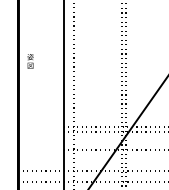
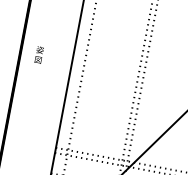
text: (30, 61) -> (39, 55), moved

